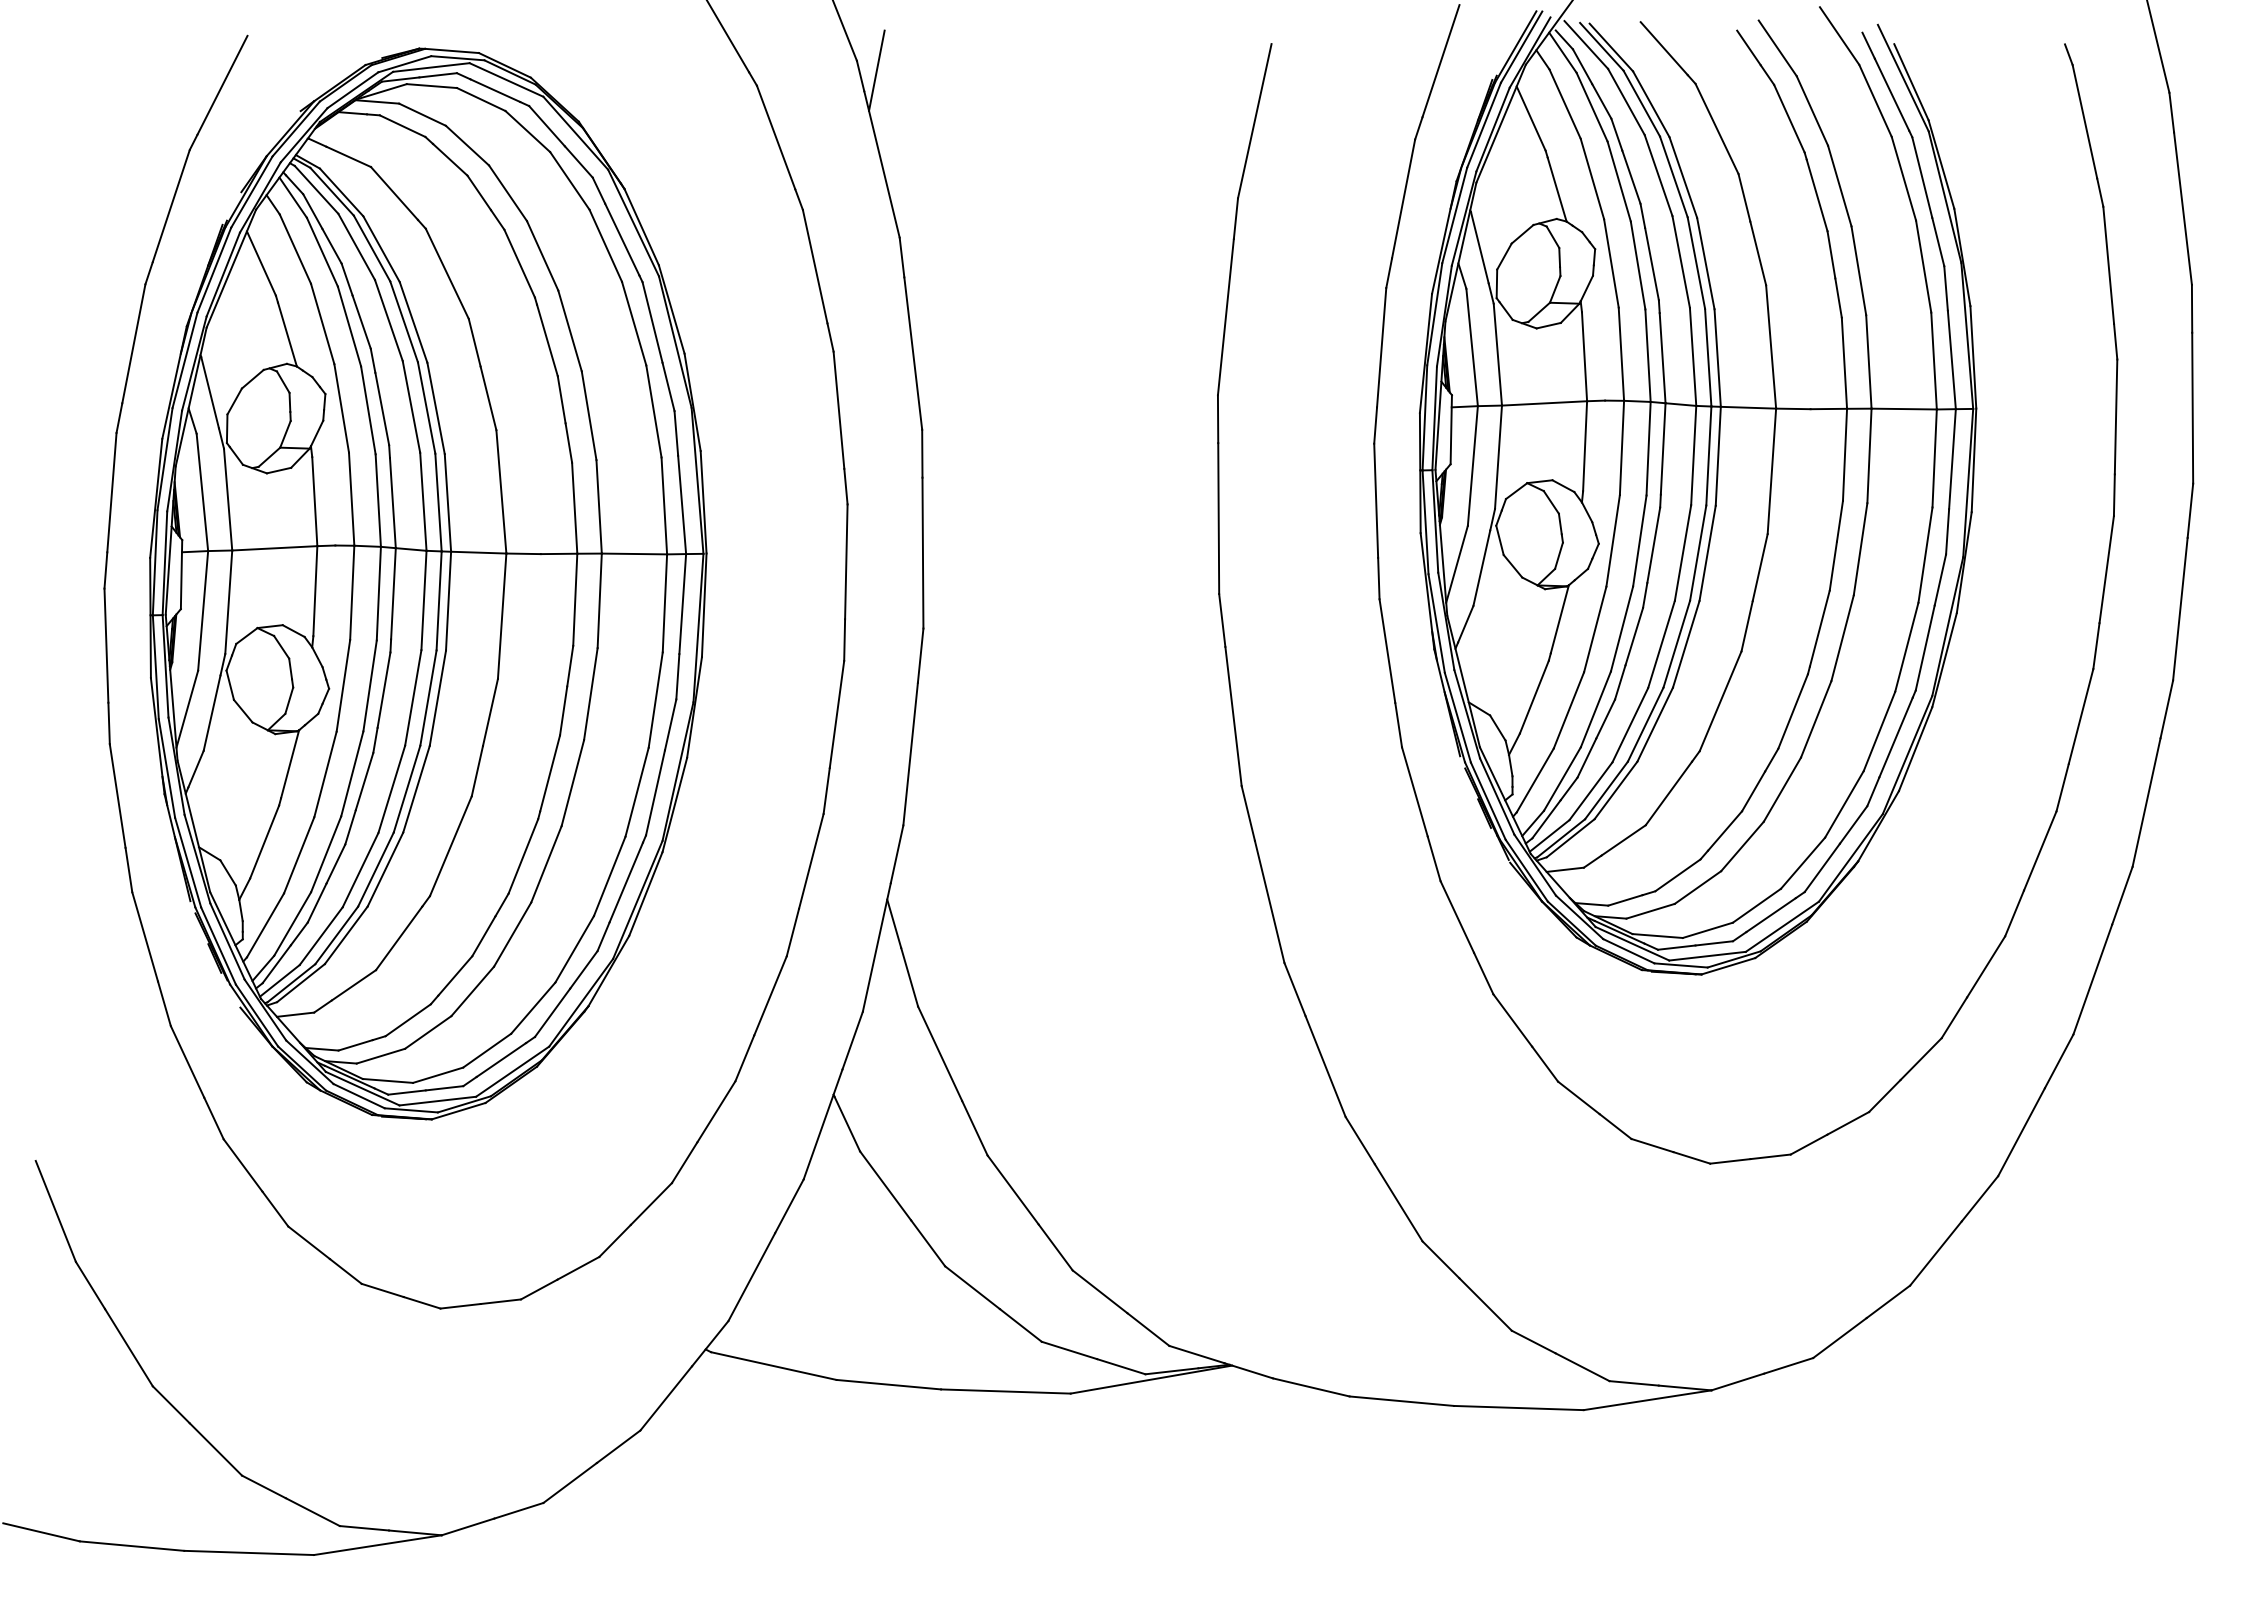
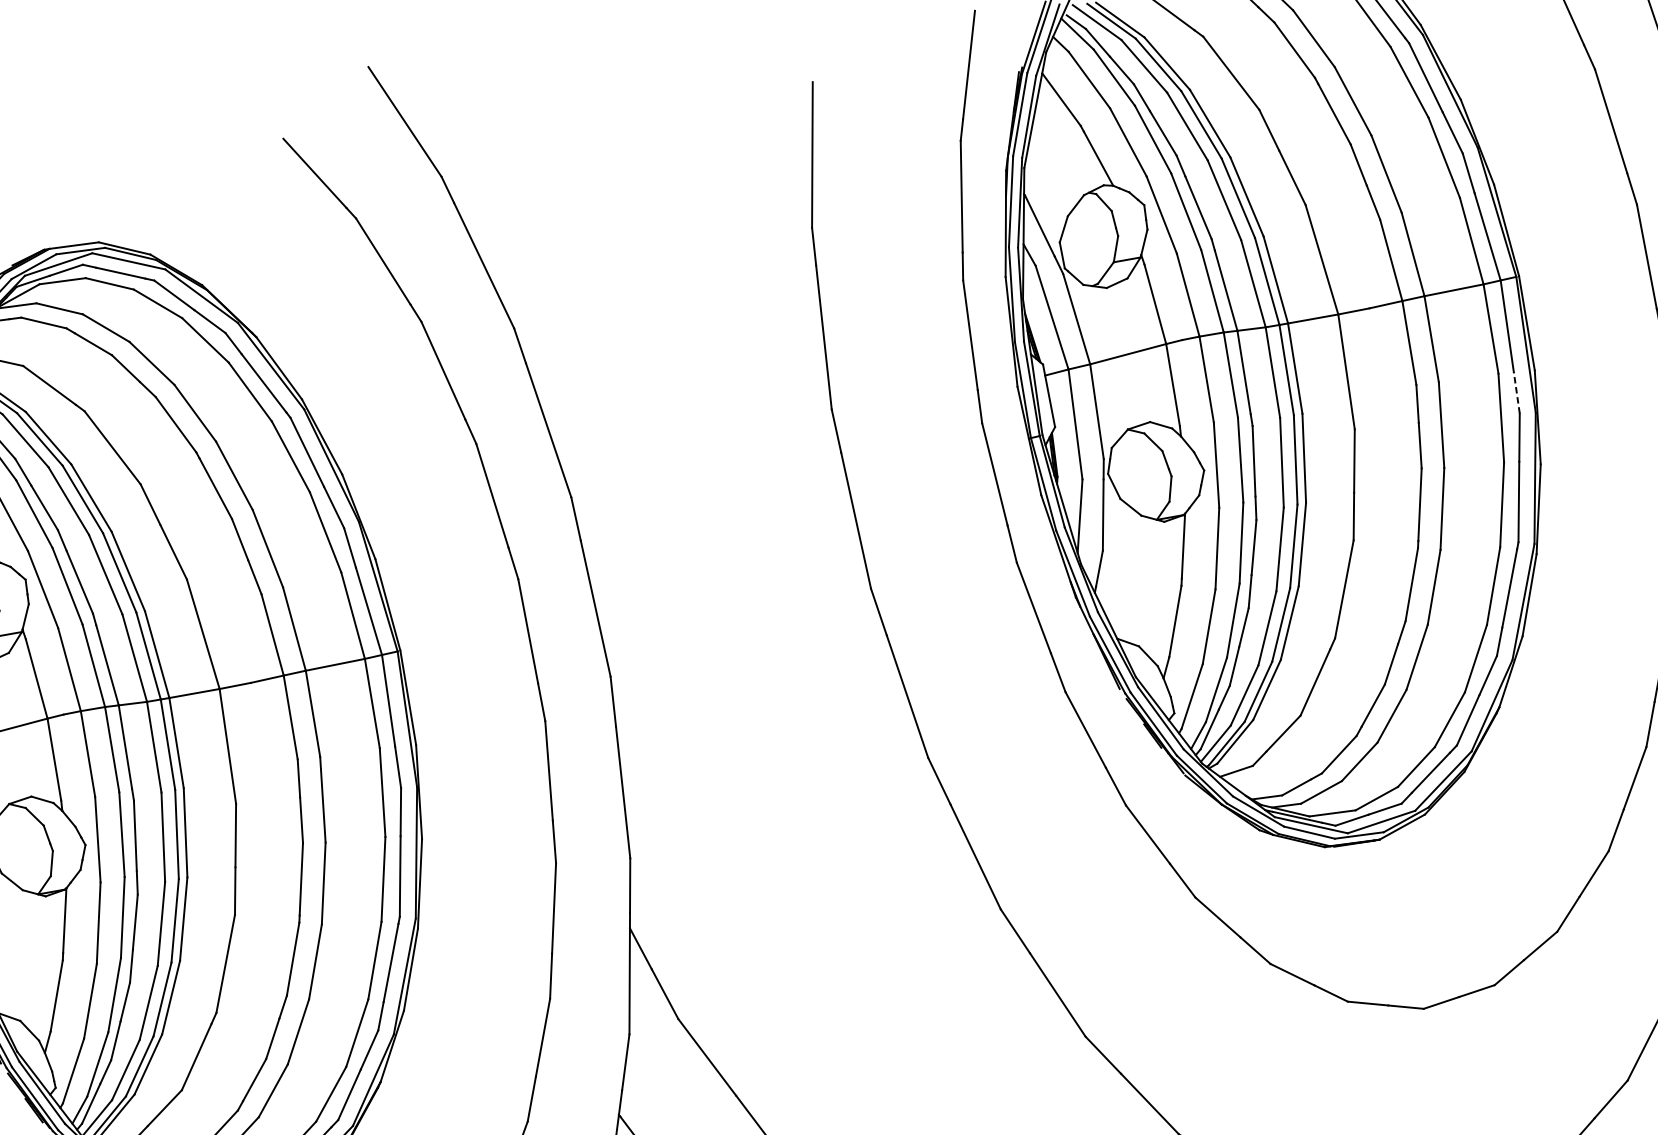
line: (876, 70) -> (461, 181), removed
line: (1947, 531) -> (1516, 392), solid -> dashed

